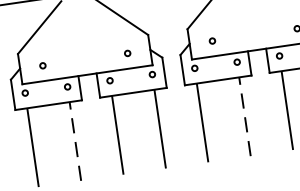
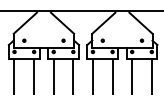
line: (244, 115) -> (112, 76), dashed -> solid
line: (76, 139) -> (34, 76), dashed -> solid

